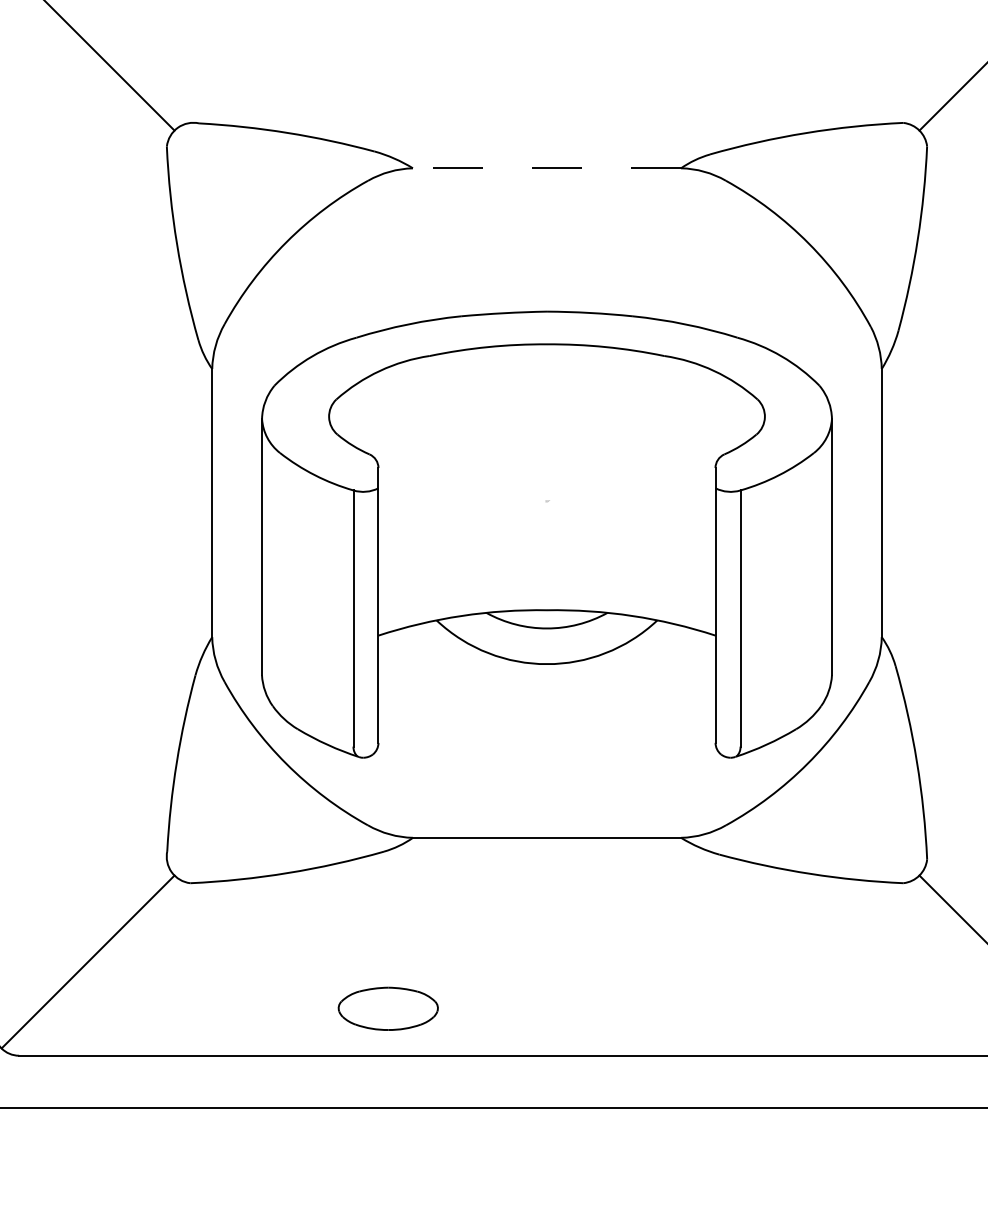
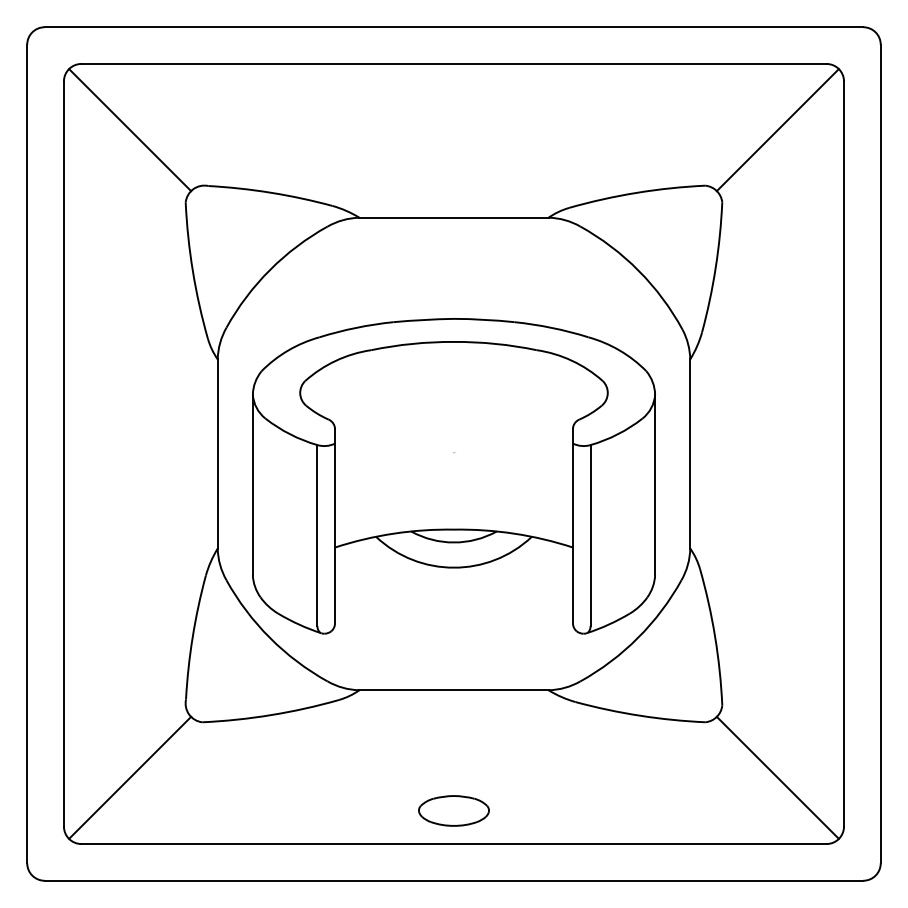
line: (546, 167) -> (453, 217), dashed -> solid
part: (387, 1008) -> (453, 810), moved

